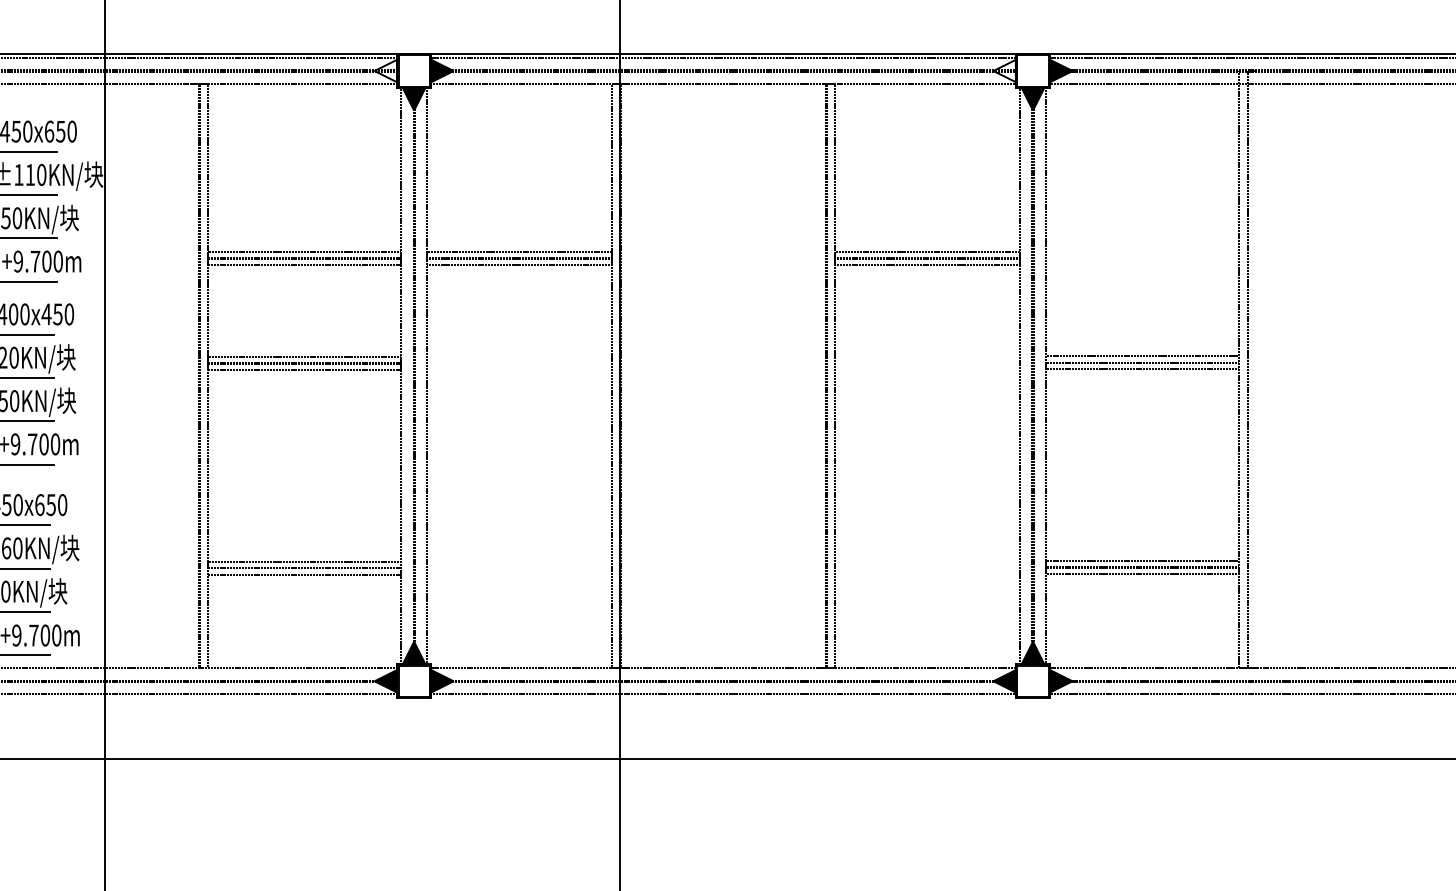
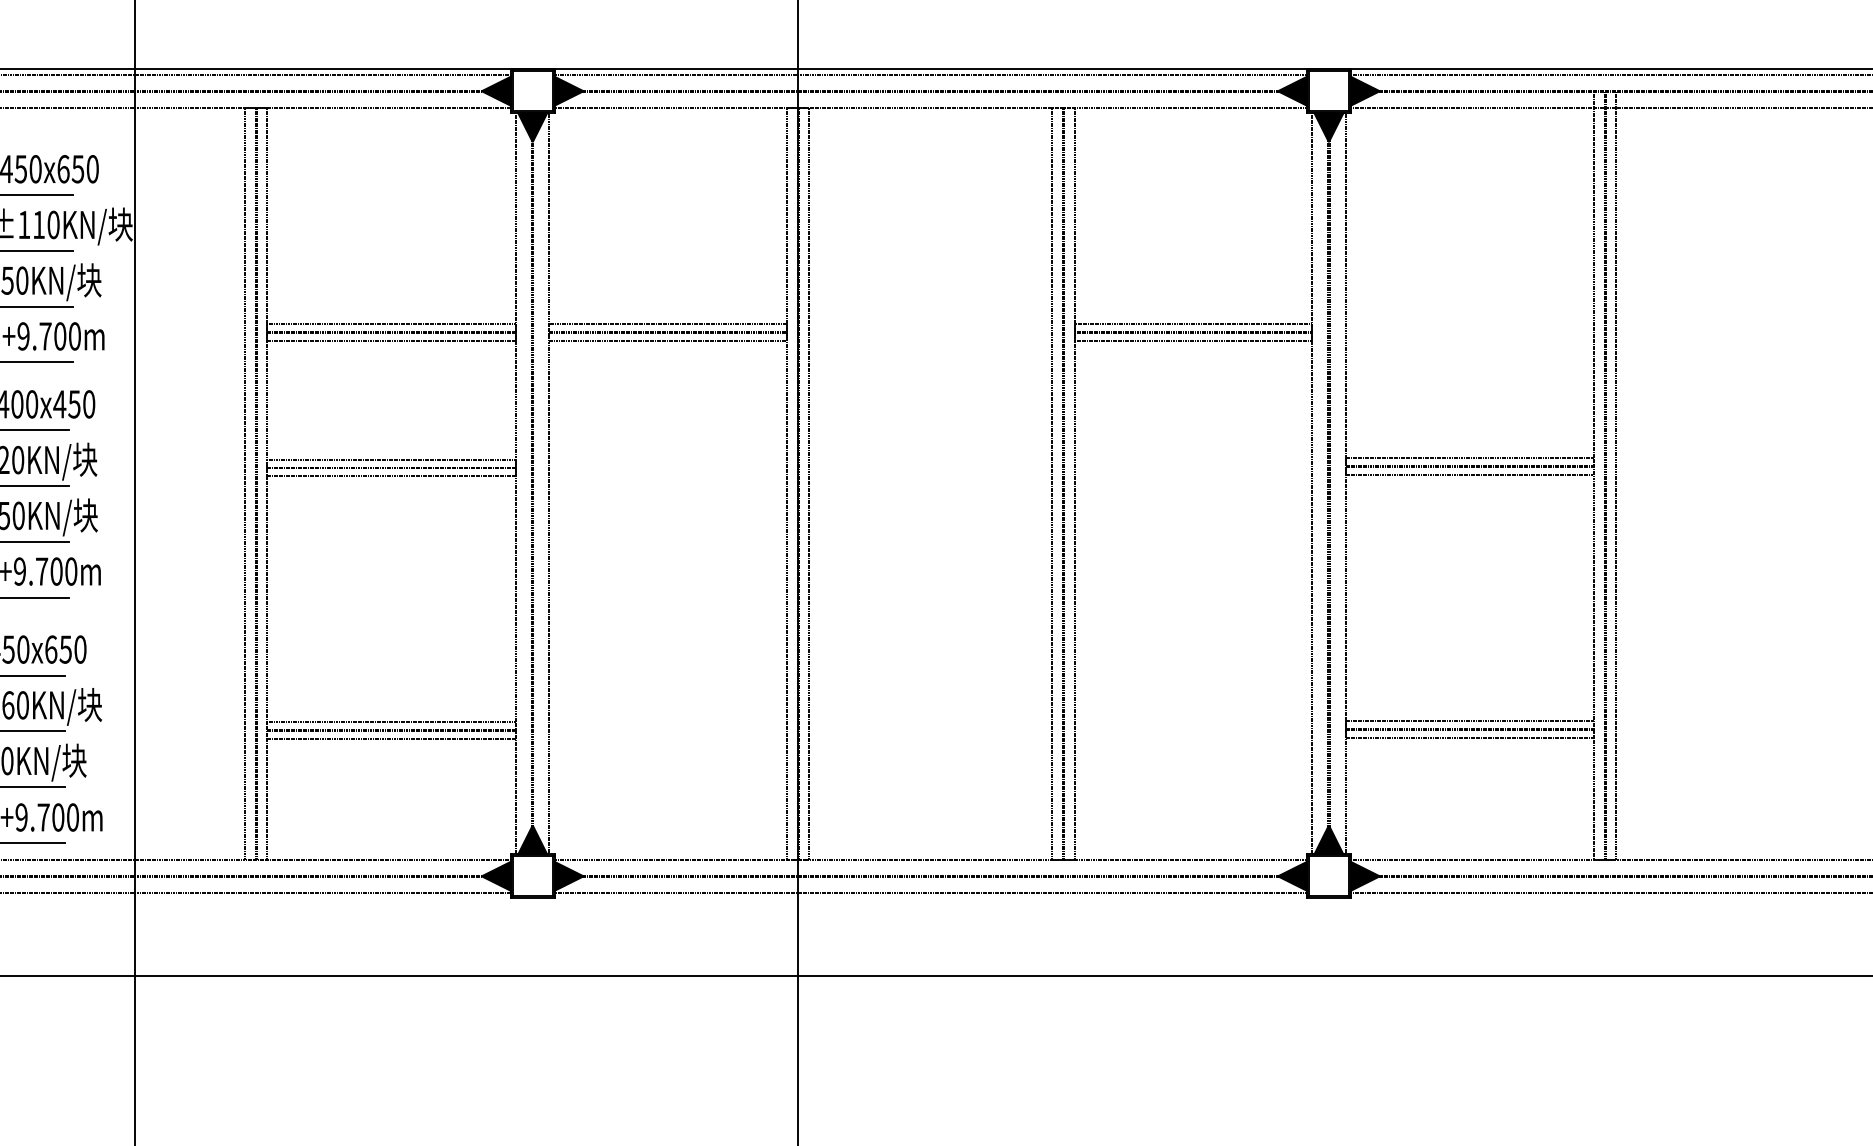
fill: (385, 70) -> (495, 90), added
fill: (1004, 70) -> (1292, 90), added
line: (1256, 369) -> (1616, 475), added
line: (190, 375) -> (245, 483), added
line: (629, 375) -> (809, 483), added
line: (818, 375) -> (1052, 483), added

